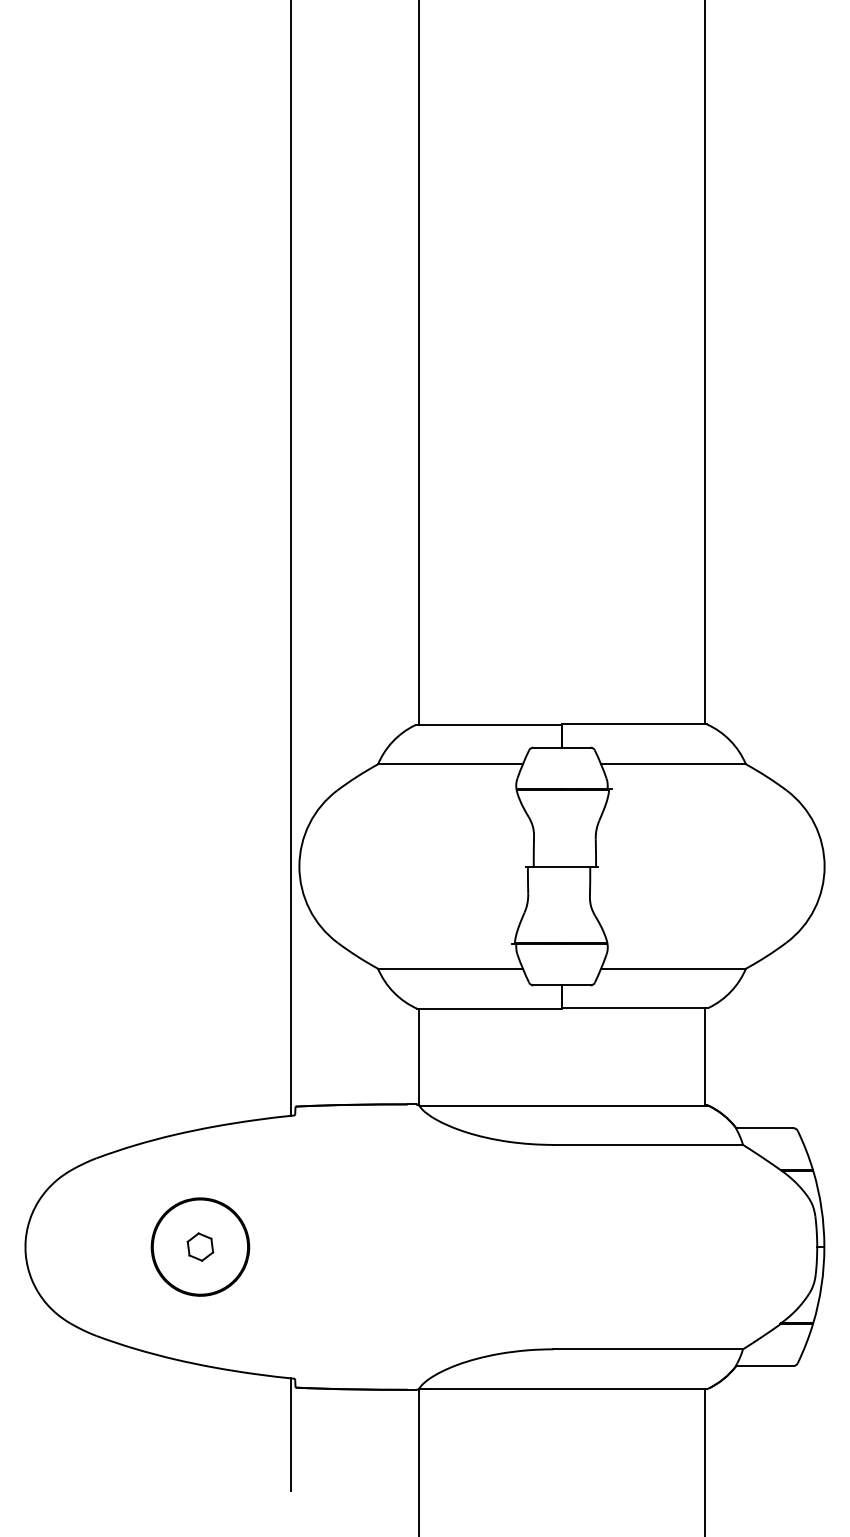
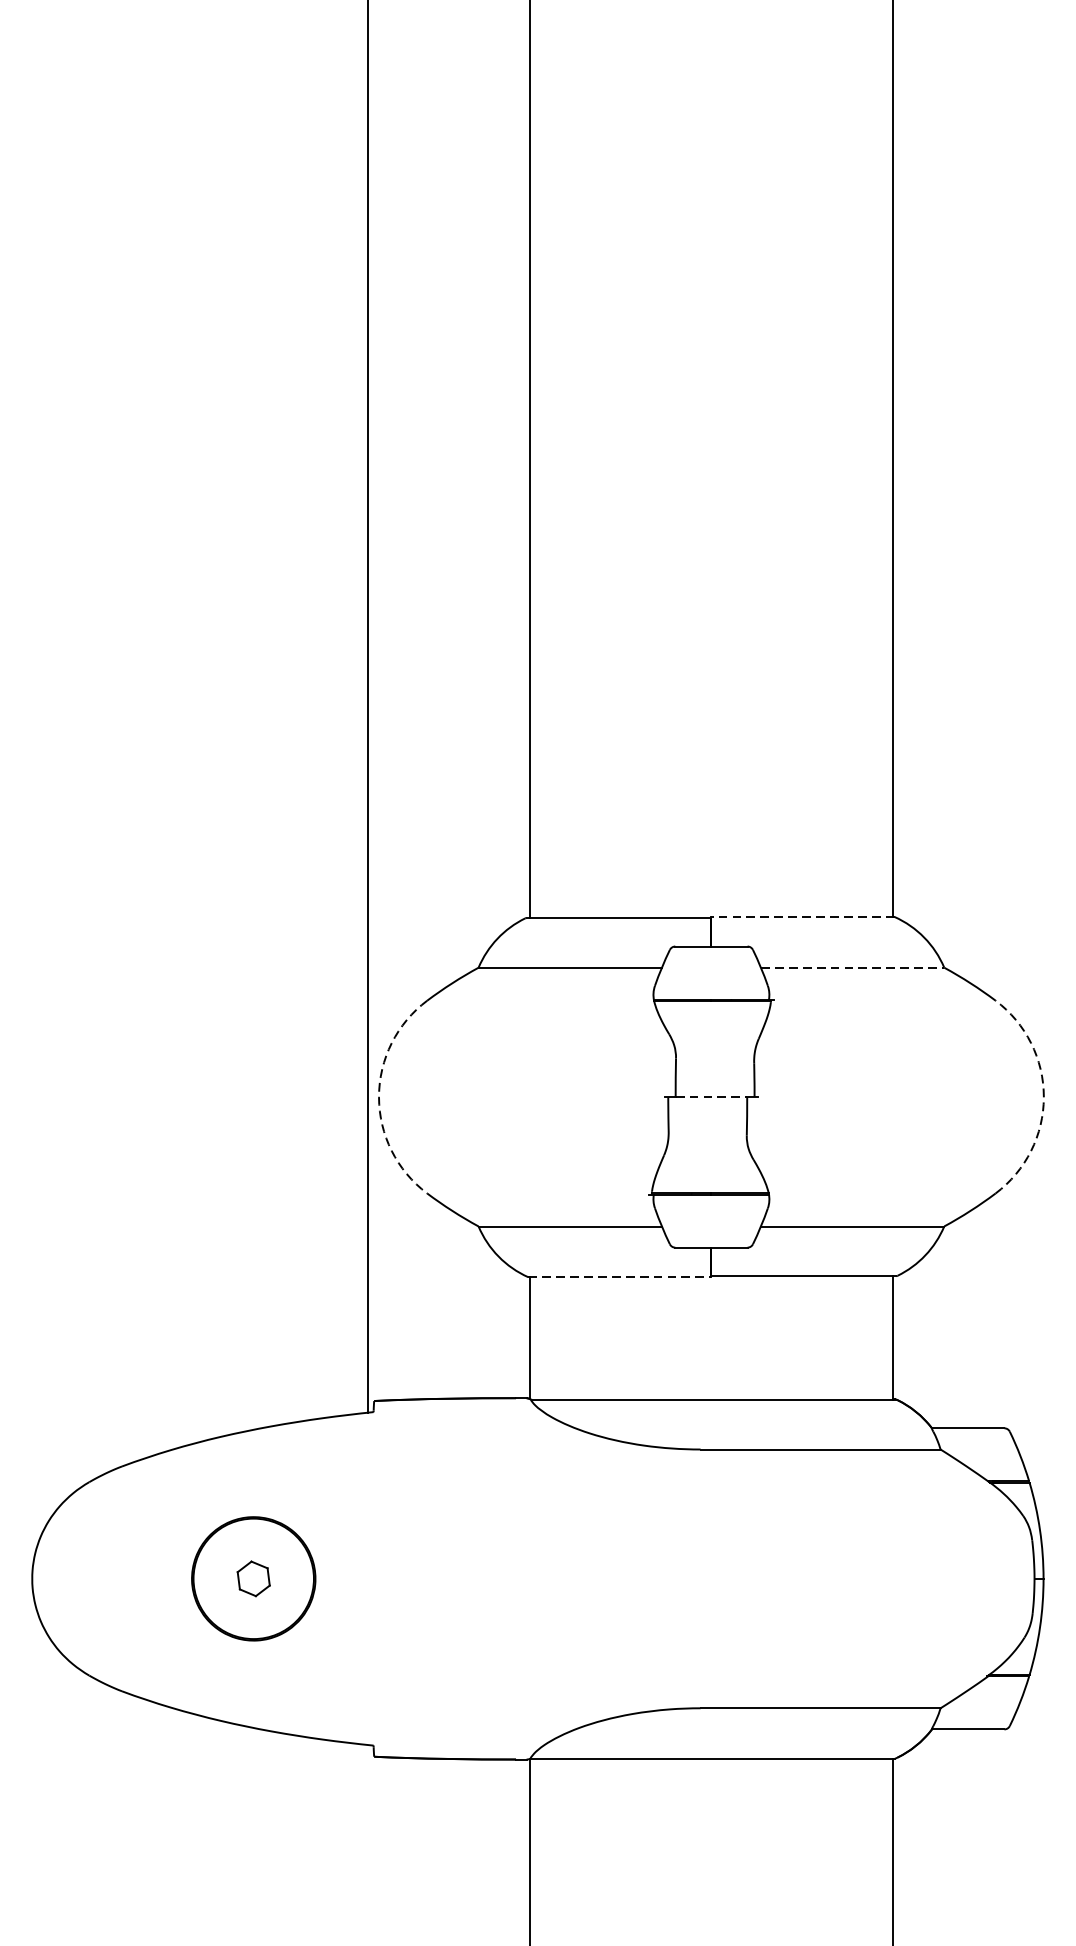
line: (633, 724) -> (801, 917), solid -> dashed
line: (674, 764) -> (853, 967), solid -> dashed
arc: (299, 866) -> (379, 1097), solid -> dashed
line: (562, 866) -> (712, 1097), solid -> dashed
arc: (824, 866) -> (1043, 1097), solid -> dashed
line: (490, 1008) -> (620, 1276), solid -> dashed
line: (291, 1434) -> (369, 1816), removed

